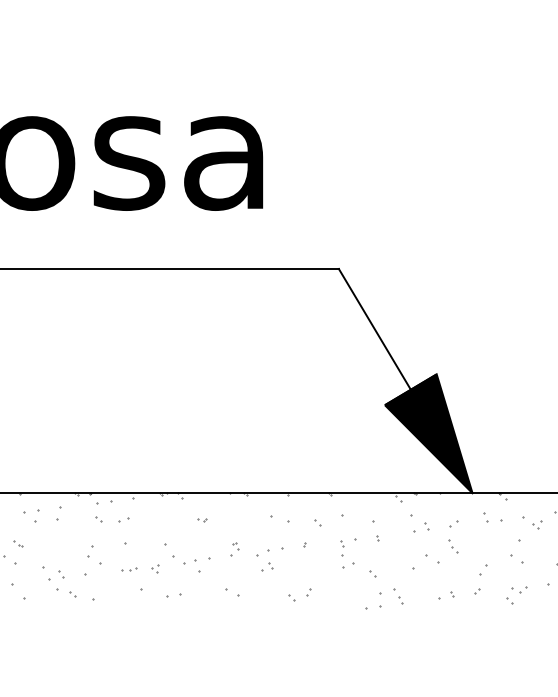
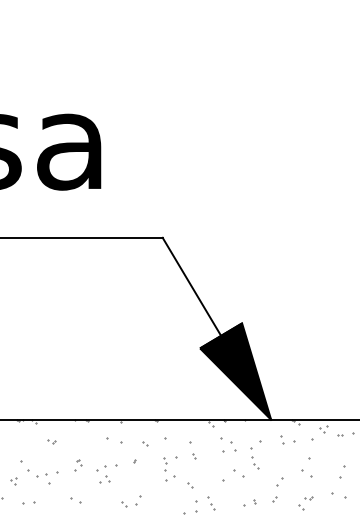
part: (453, 523) -> (255, 444), size x1.6
part: (537, 524) -> (323, 429), moved
part: (426, 526) -> (233, 446), size x1.6
part: (519, 589) -> (309, 498), size x0.6
part: (308, 592) -> (138, 500), size x1.6

